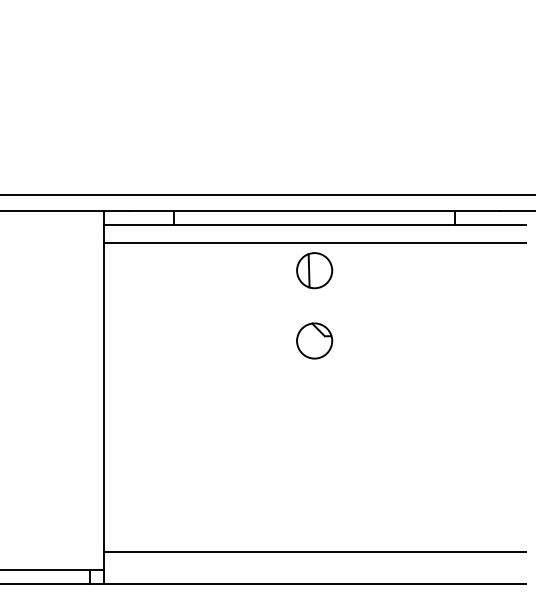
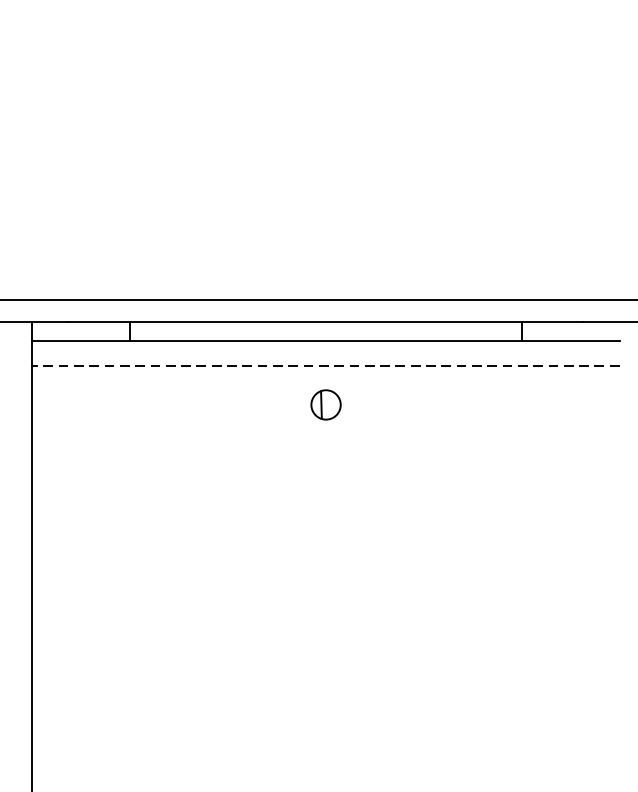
line: (314, 242) -> (325, 365), solid -> dashed
part: (314, 270) -> (325, 404), size x0.6
part: (314, 340) -> (325, 501), removed

